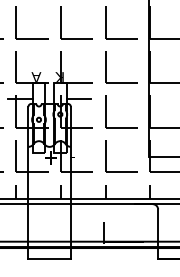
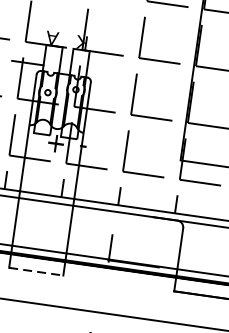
line: (78, 99) -> (101, 73), removed
line: (50, 259) -> (37, 272), solid -> dashed

